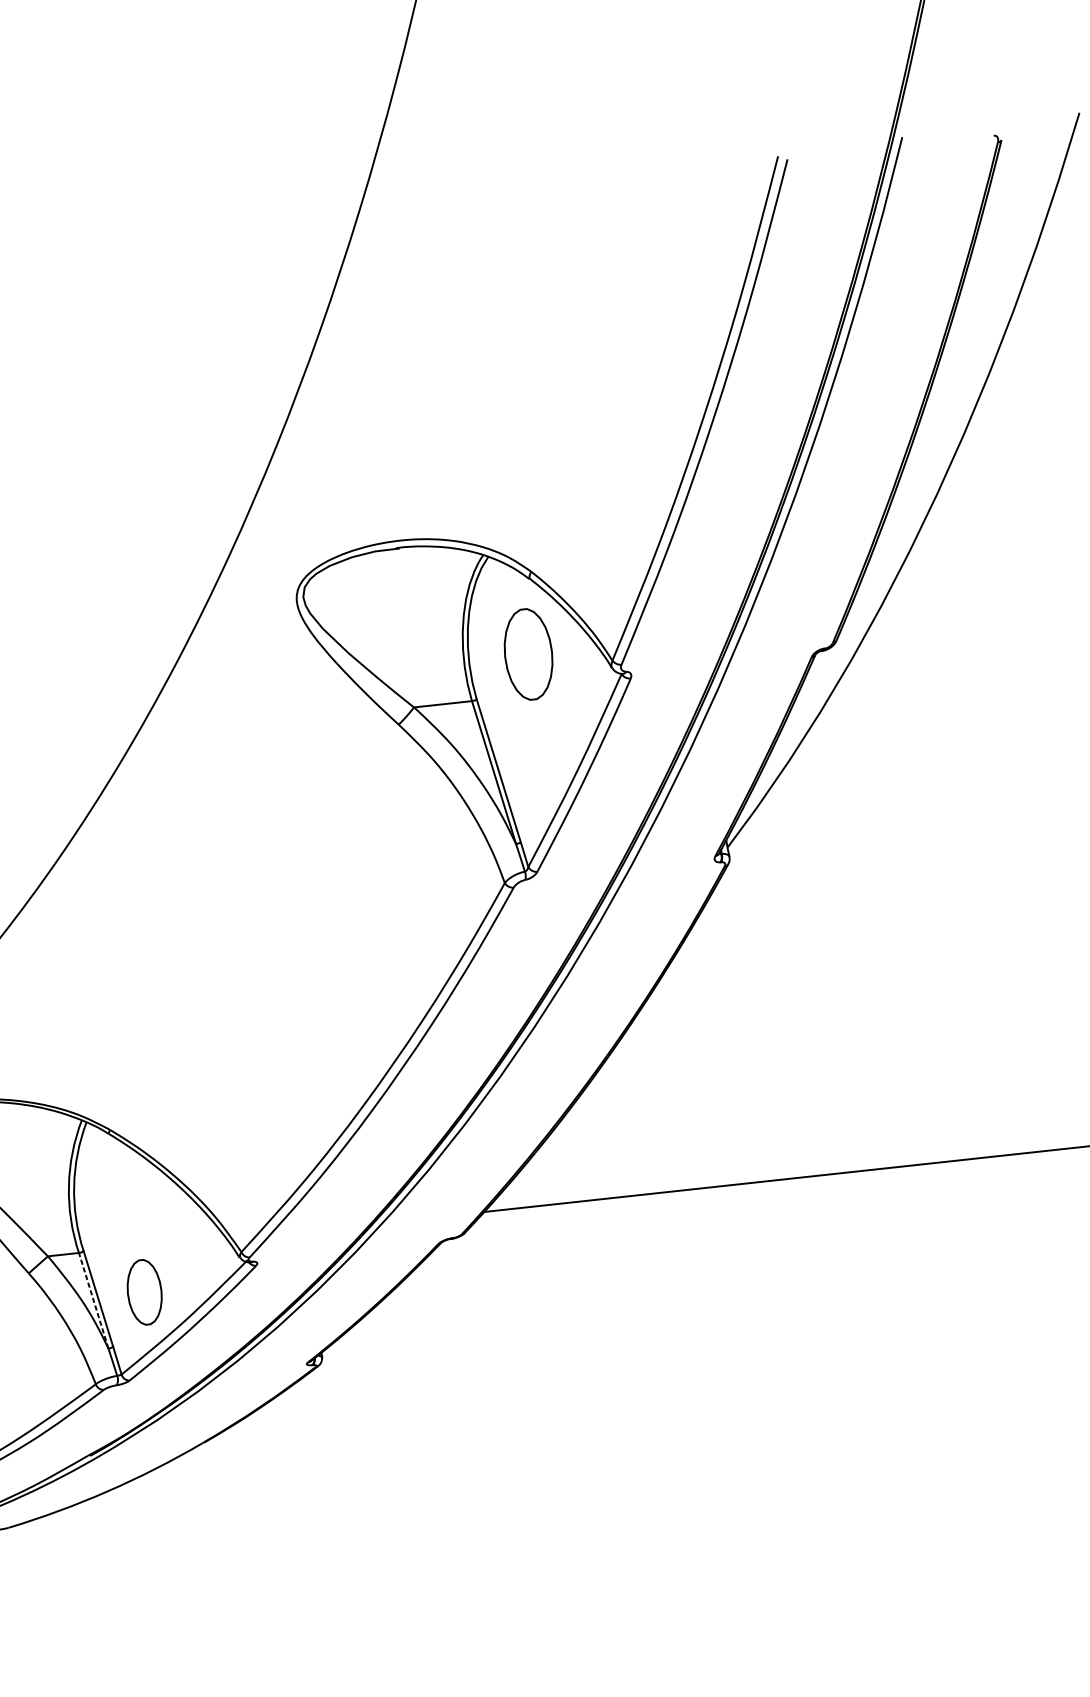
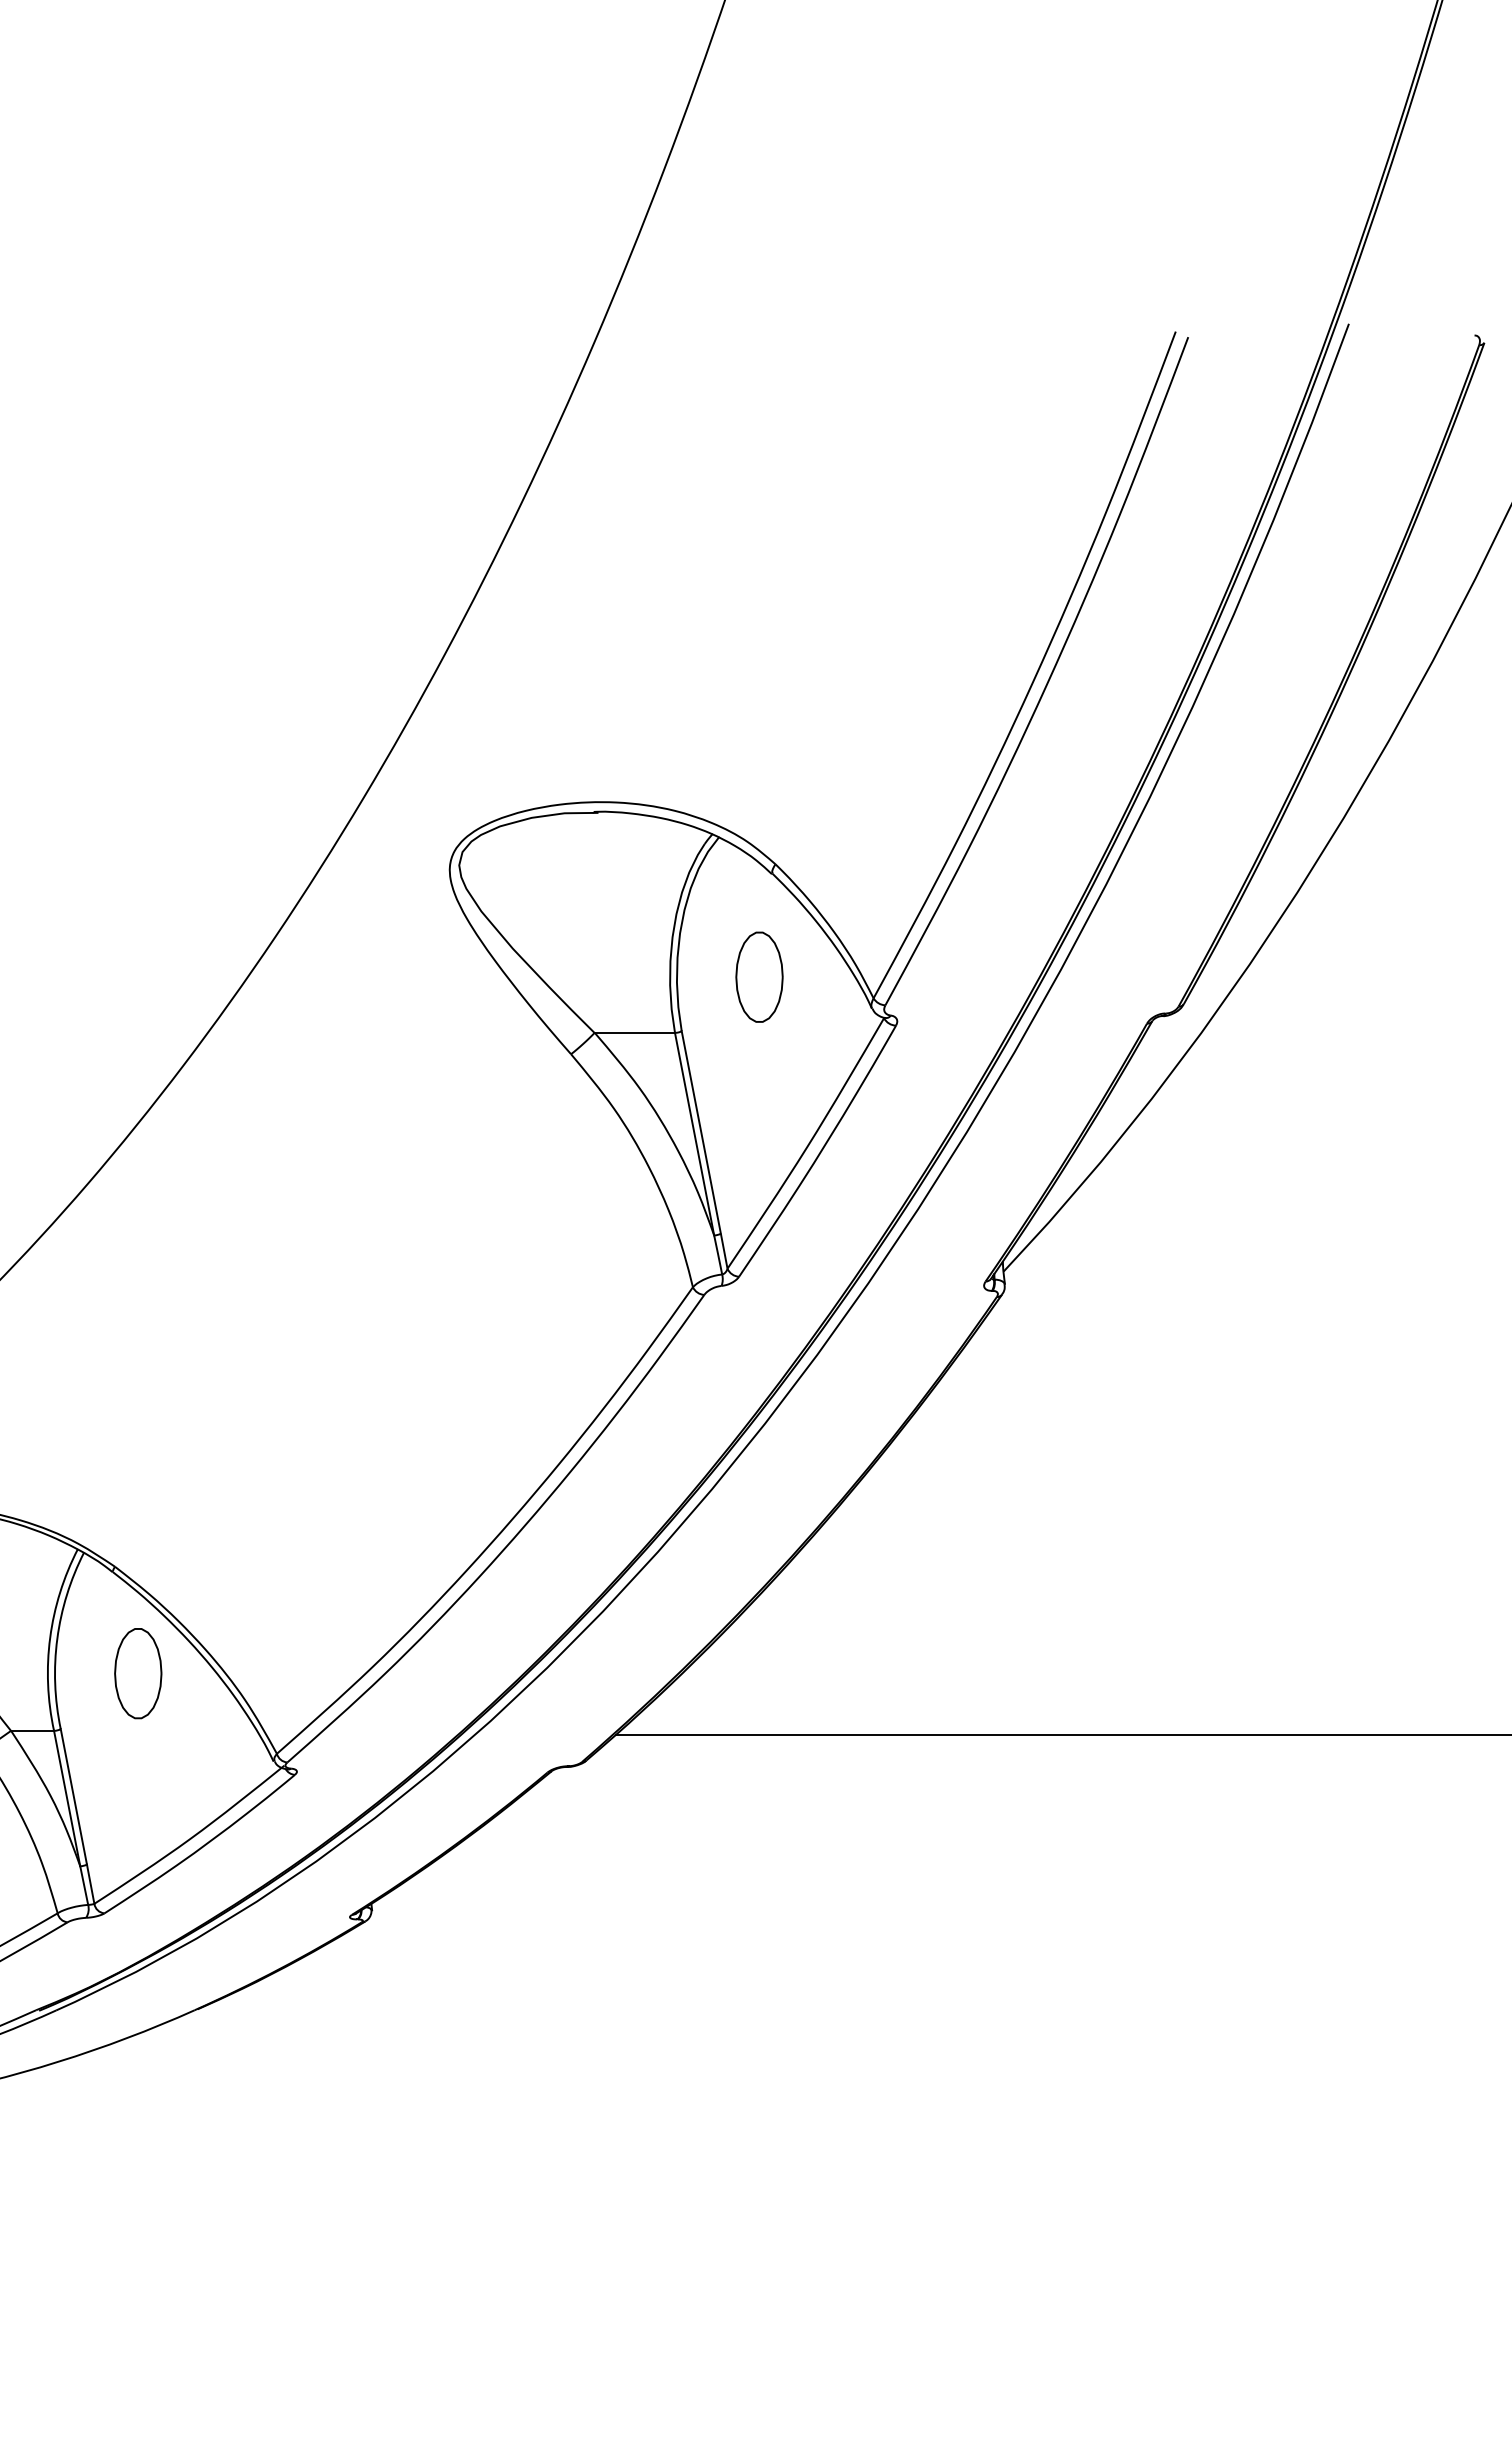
part: (528, 653) -> (759, 976), size x0.71
part: (144, 1292) -> (138, 1673), moved
line: (93, 1300) -> (67, 1798), dashed -> solid

